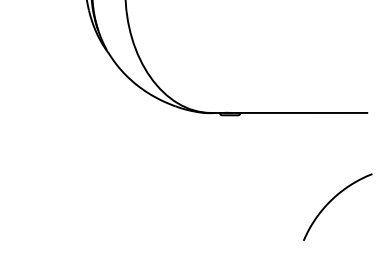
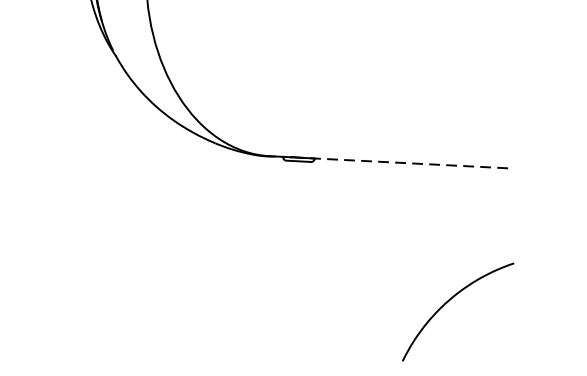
line: (302, 112) -> (410, 162), solid -> dashed

